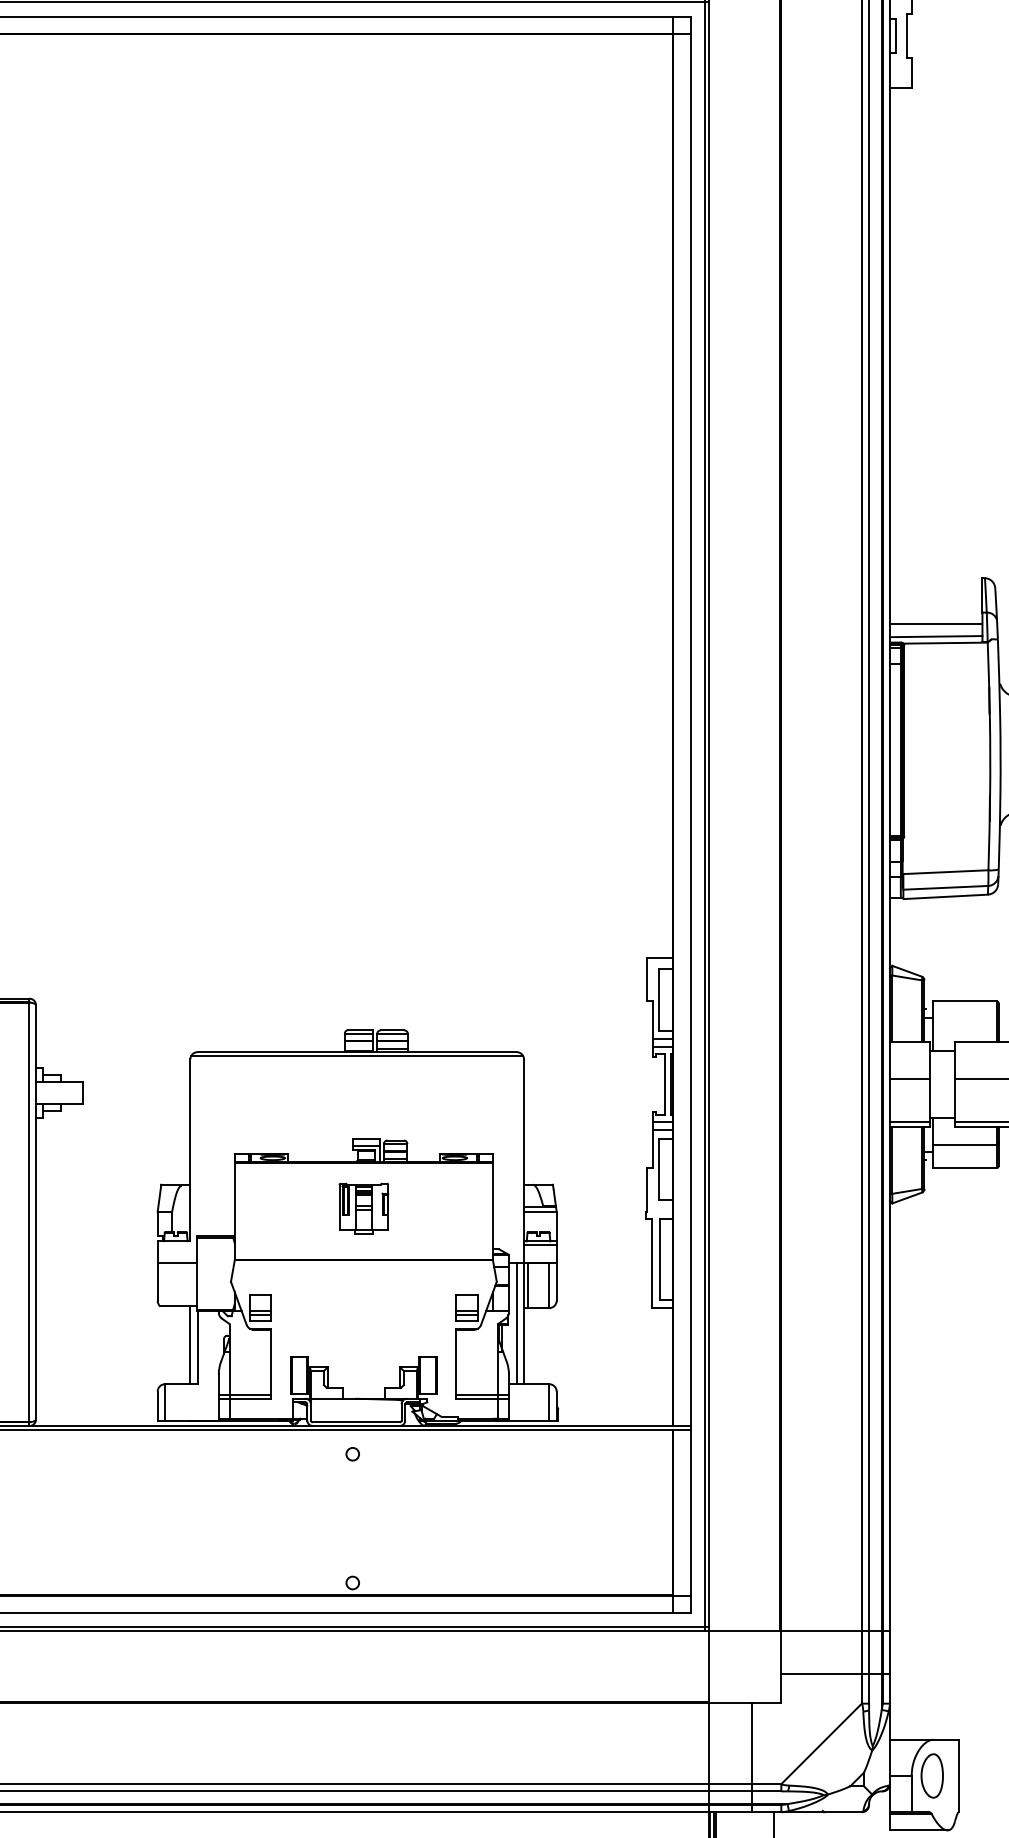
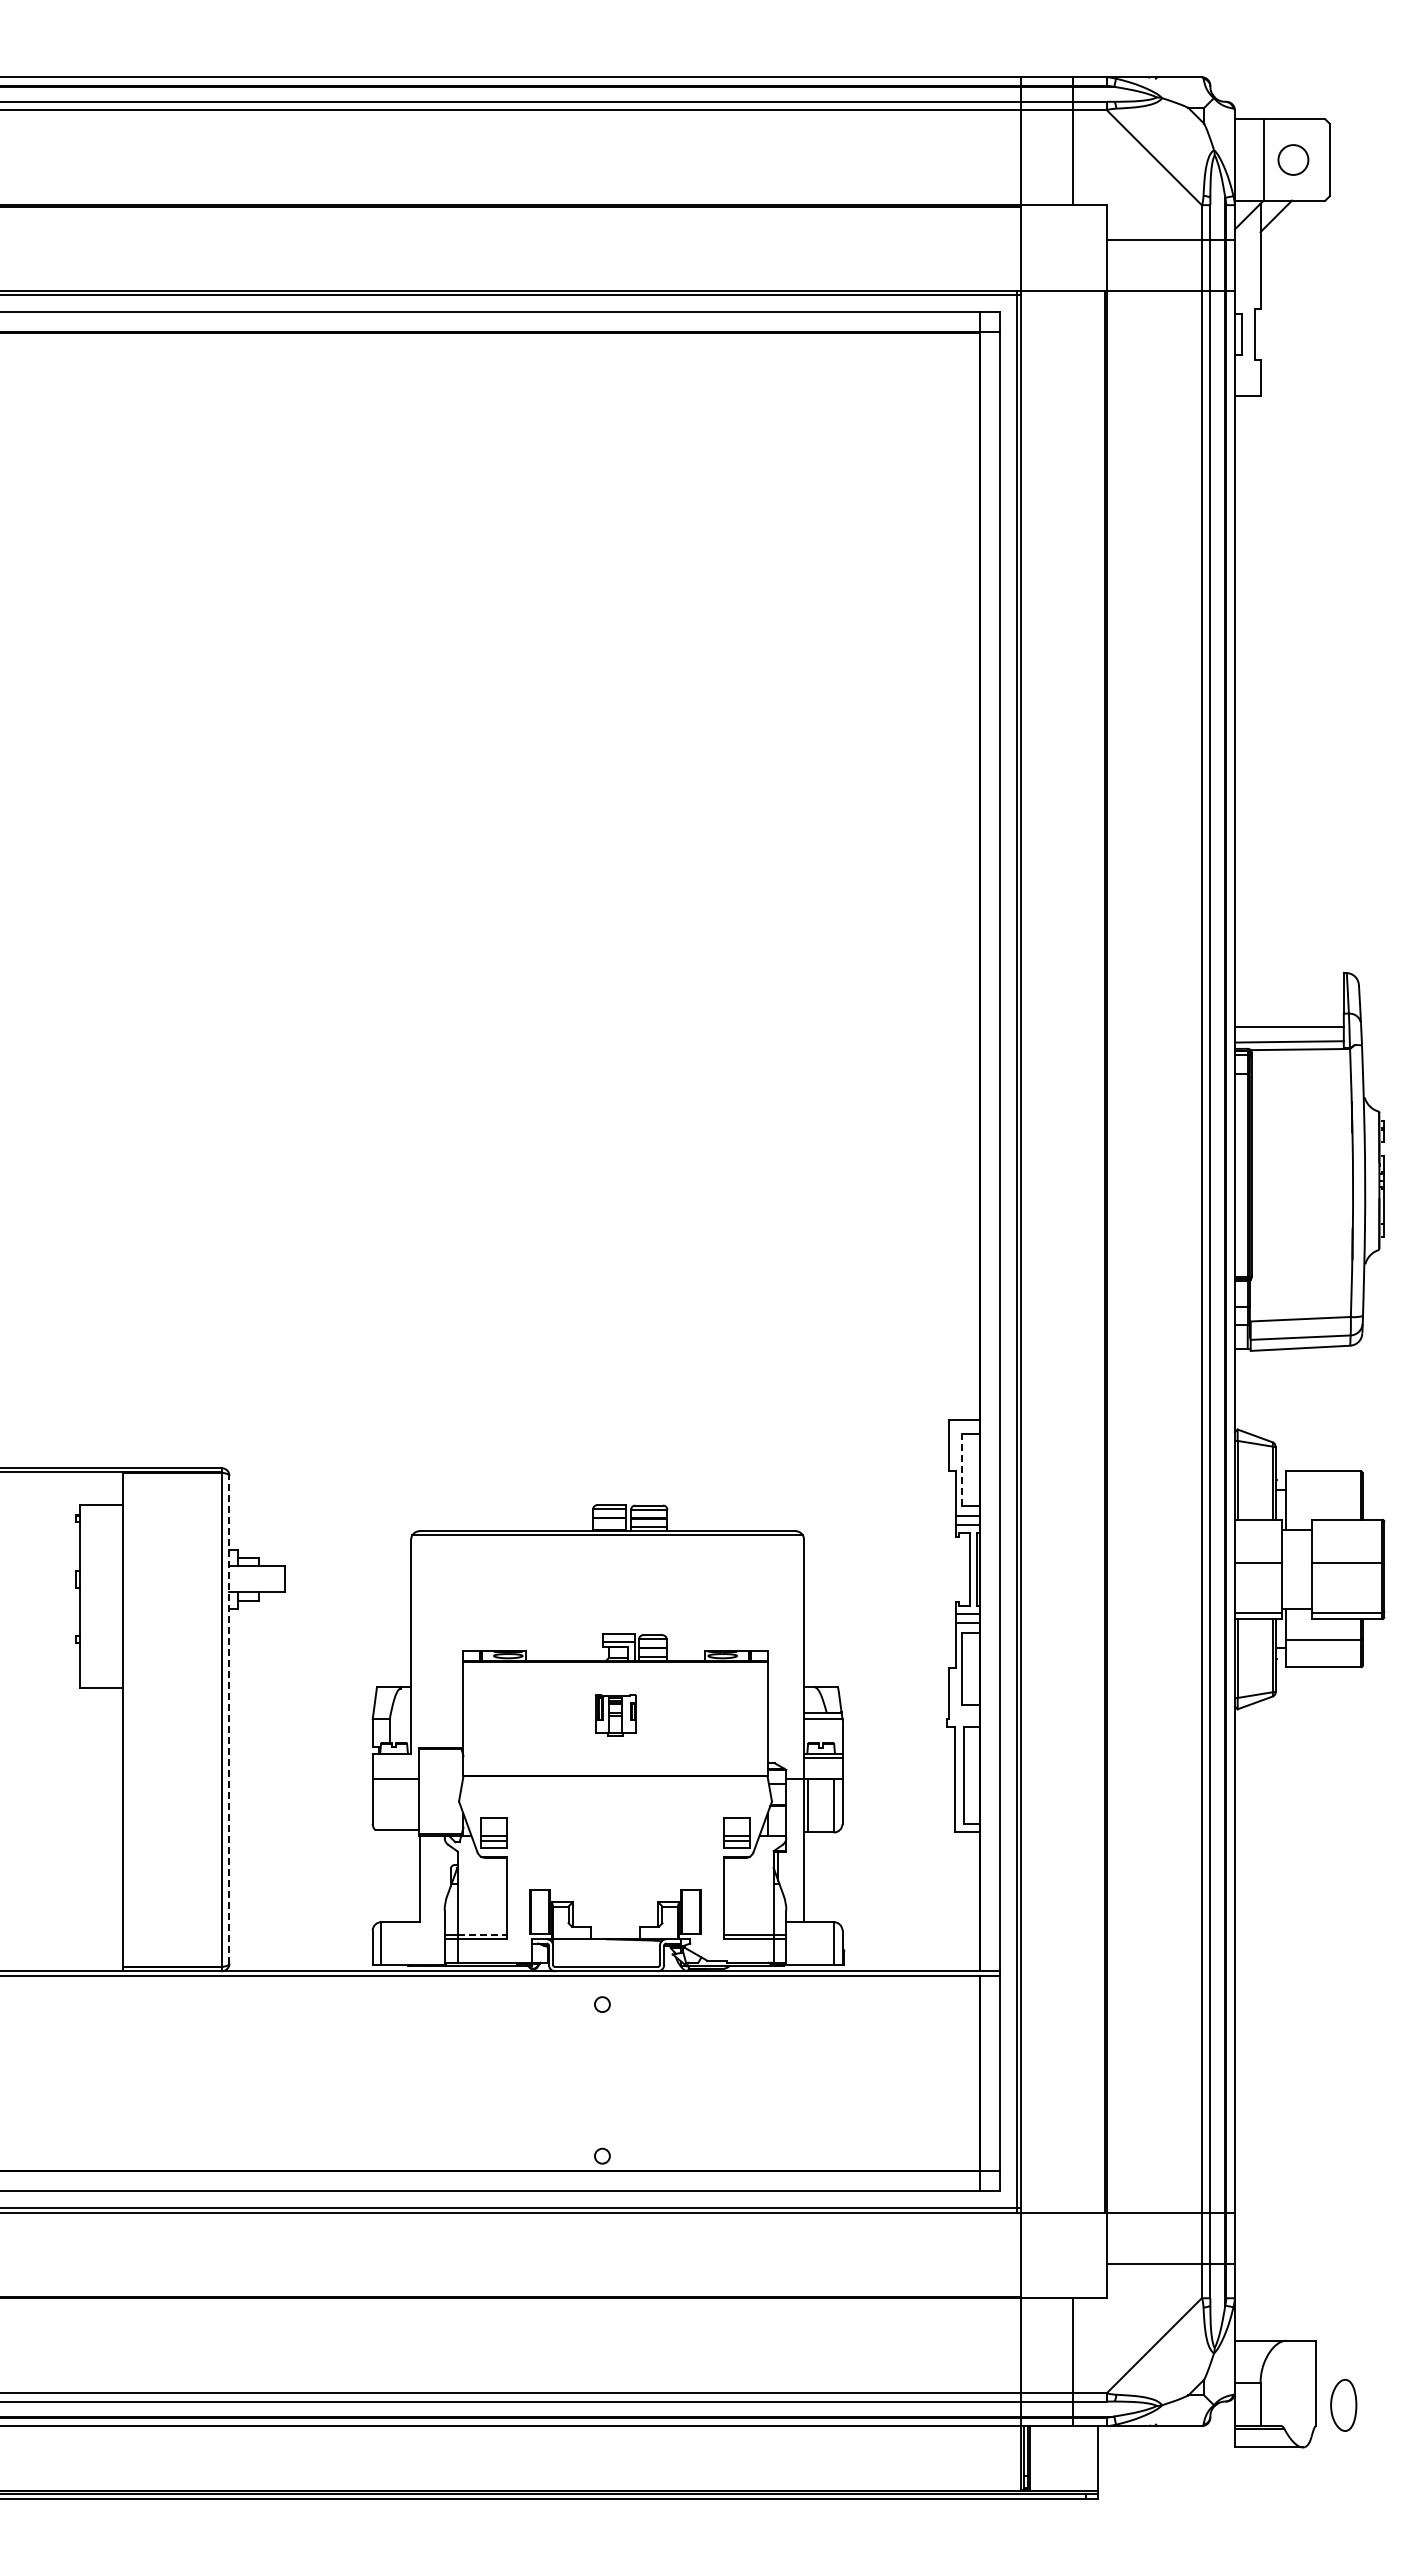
line: (658, 999) -> (962, 1469), solid -> dashed
part: (363, 1208) -> (615, 1715), size x0.7
line: (36, 1212) -> (229, 1719), solid -> dashed
line: (516, 1323) -> (795, 1850), removed
line: (190, 1345) -> (411, 1876), removed
line: (250, 1394) -> (482, 1934), solid -> dashed
part: (932, 1775) -> (1343, 2404), moved

